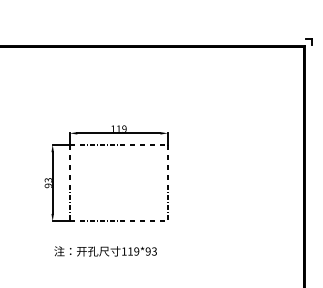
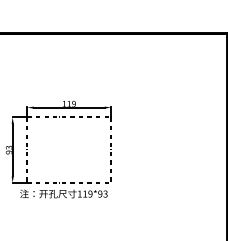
text: (105, 251) -> (63, 194), moved

